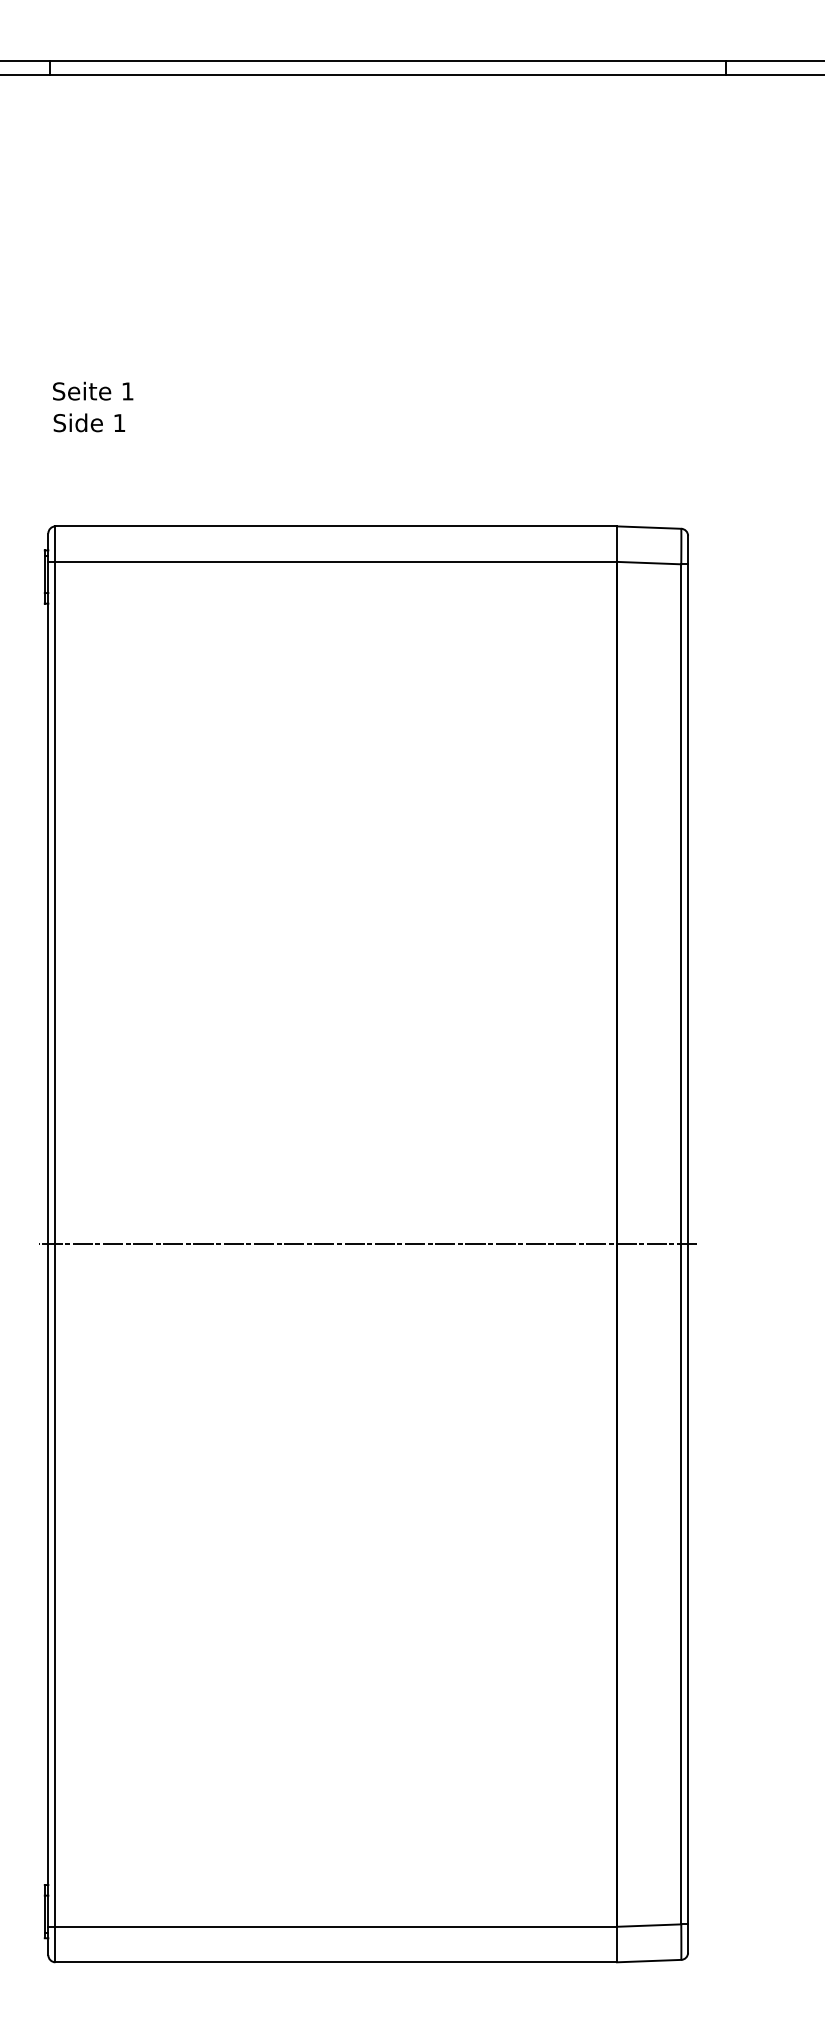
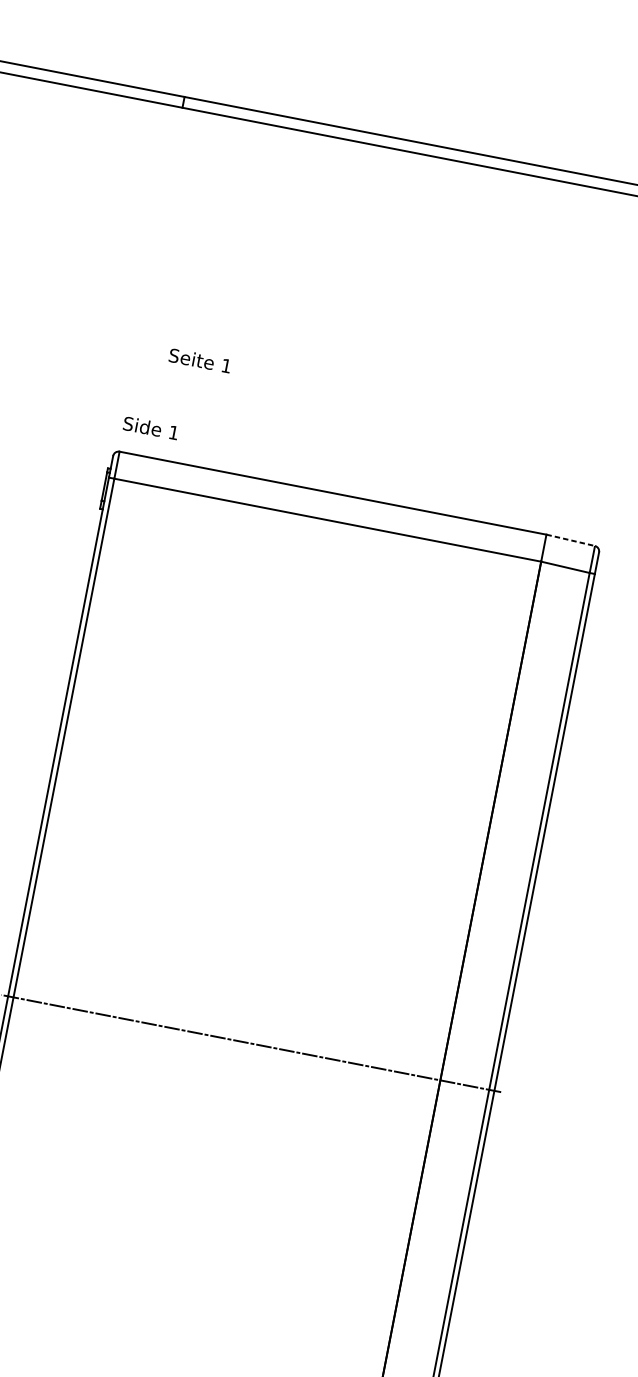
text: (93, 390) -> (200, 360), moved
text: (88, 422) -> (150, 427), moved
line: (649, 527) -> (570, 540), solid -> dashed

